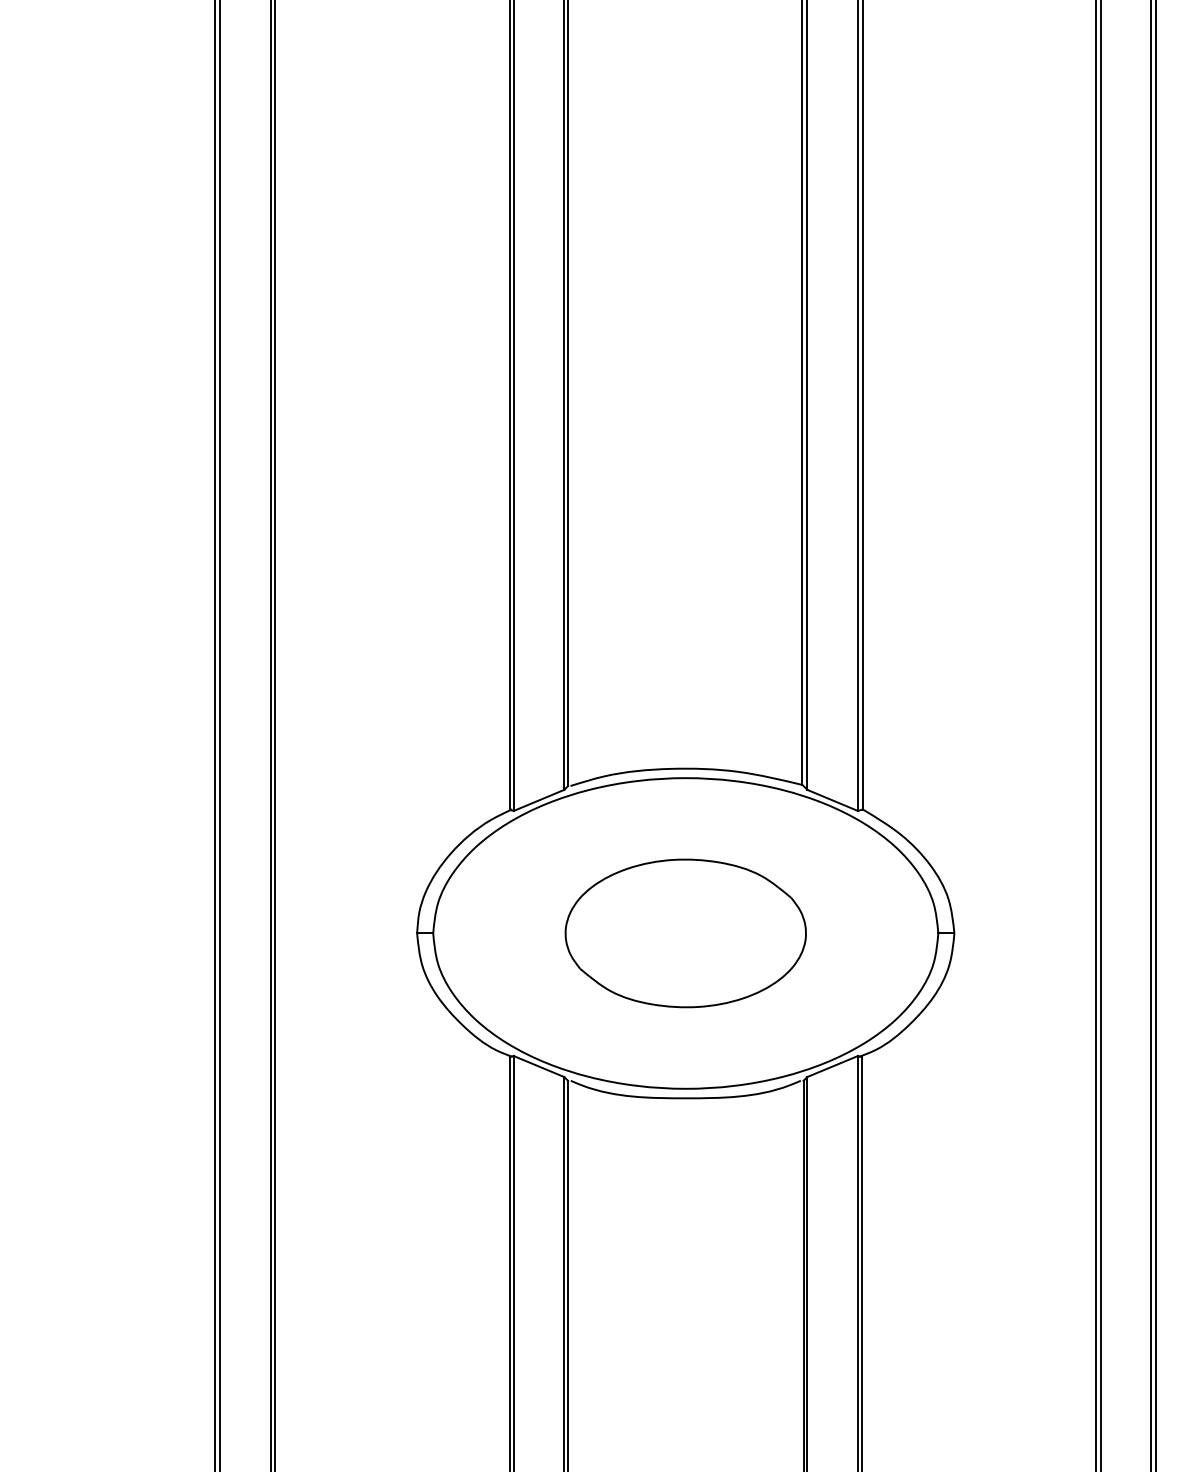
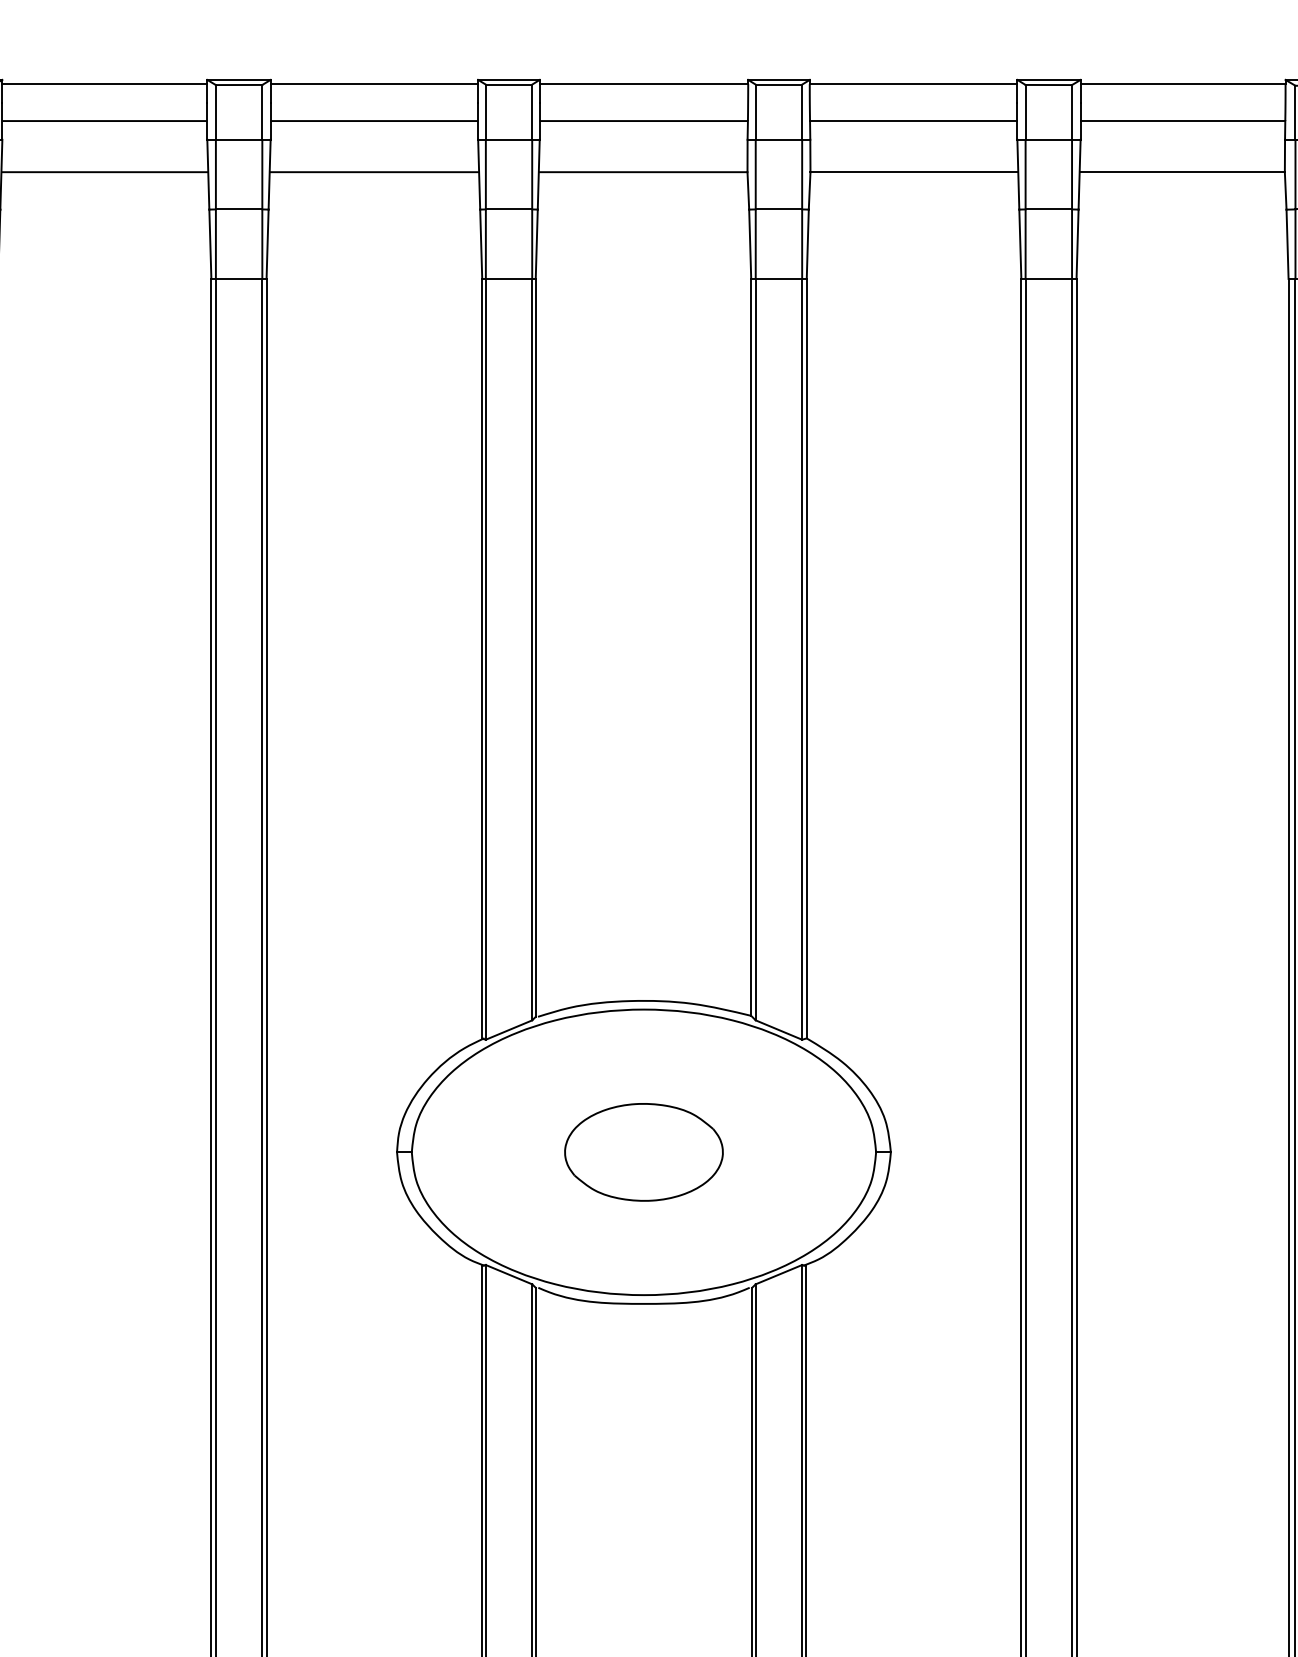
part: (685, 933) -> (643, 1152), size x0.71

